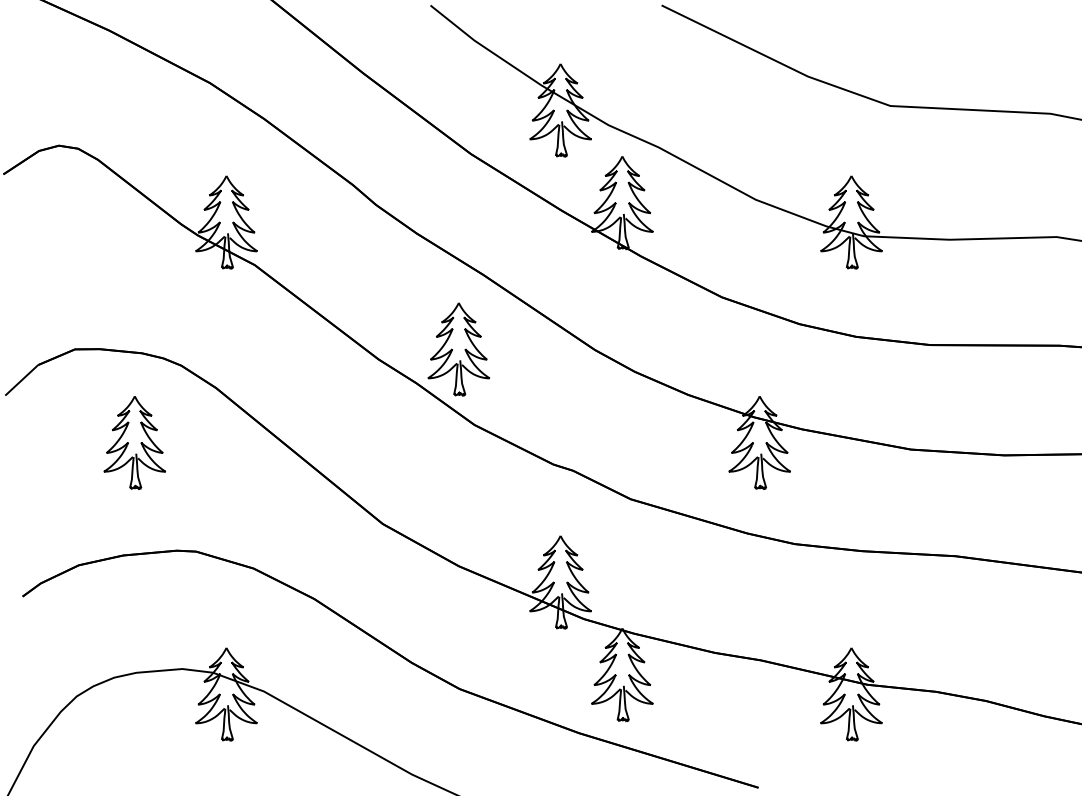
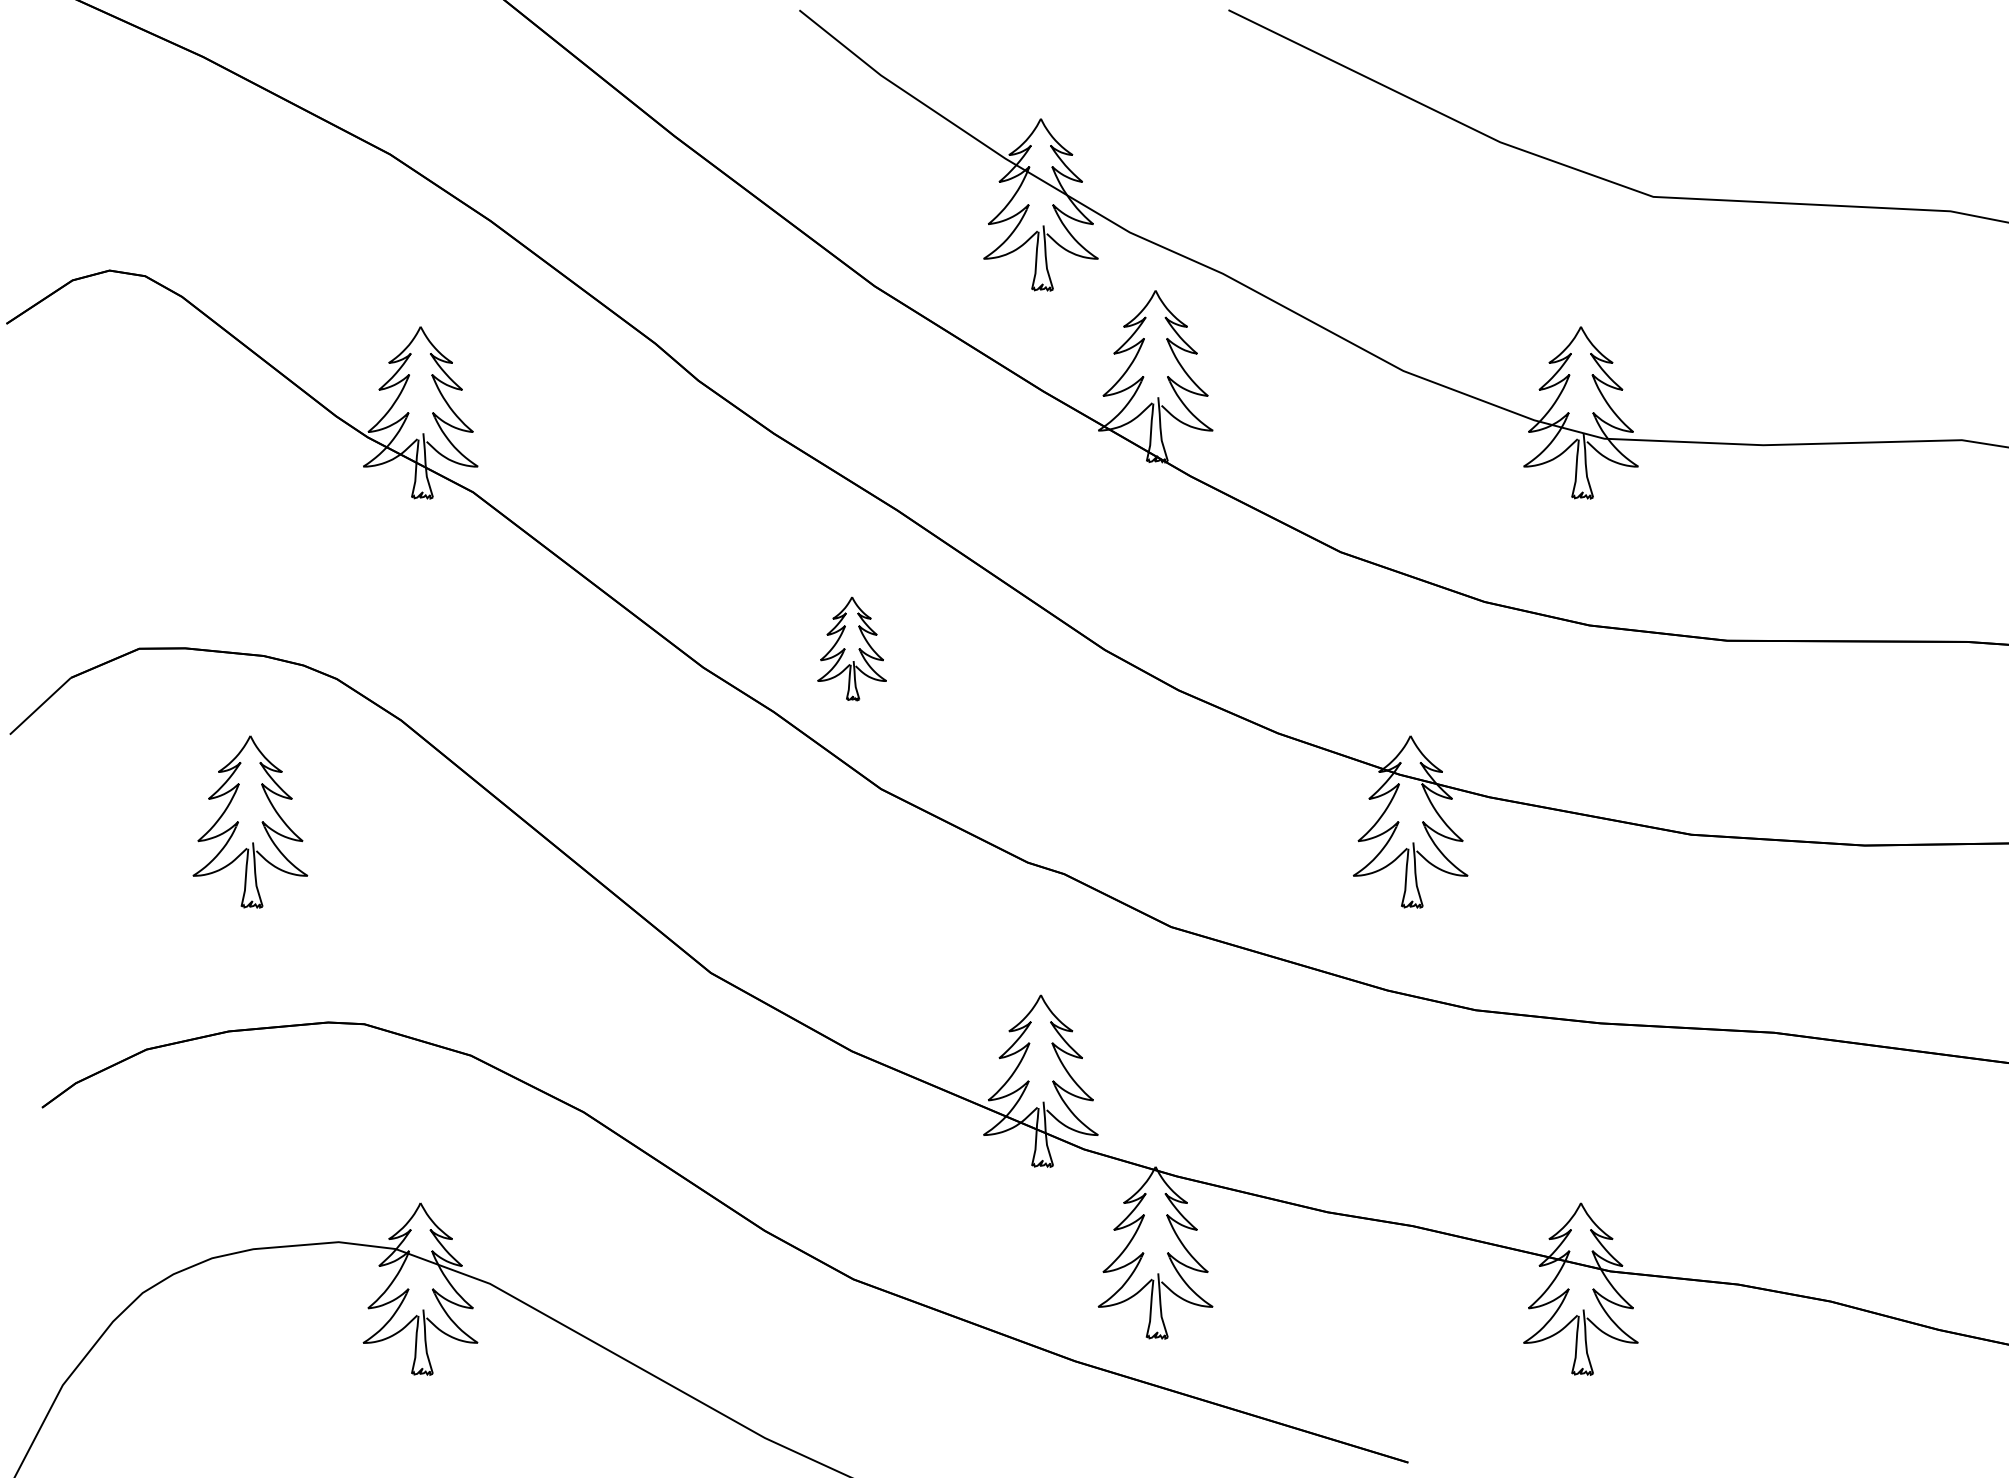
part: (458, 349) -> (851, 648), size x0.6

